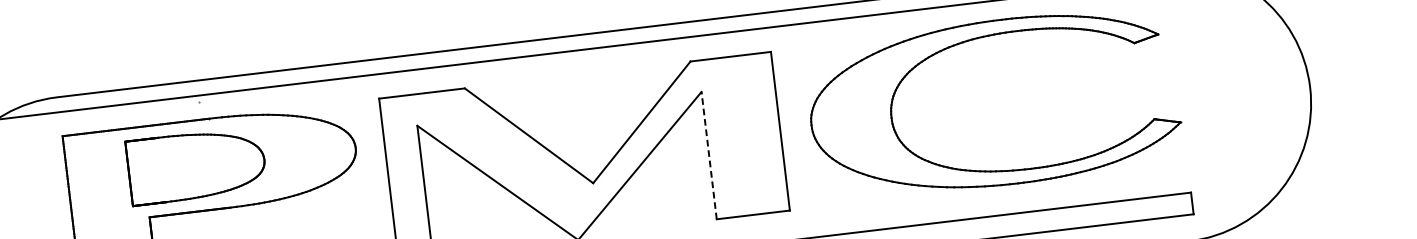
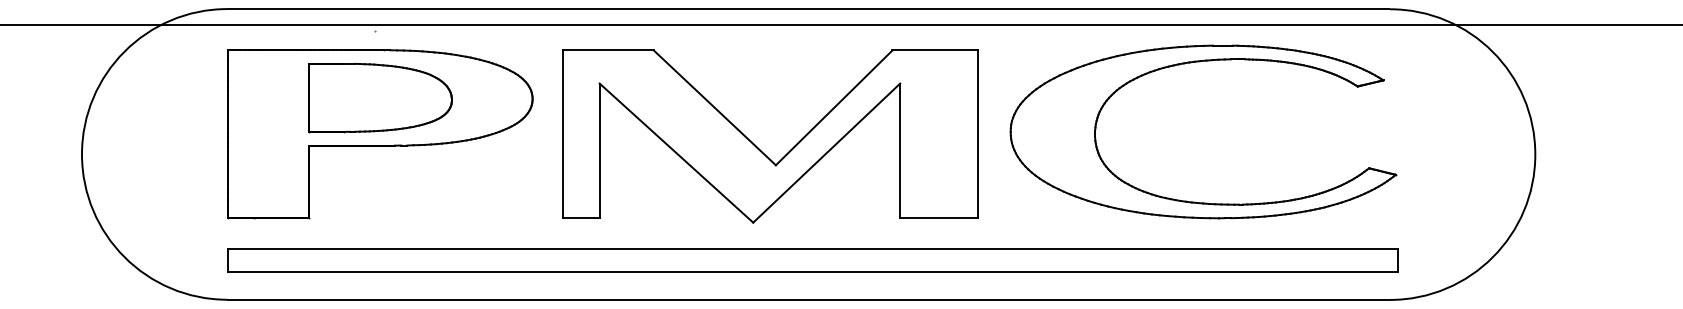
line: (709, 155) -> (900, 150), dashed -> solid
part: (196, 165) -> (380, 97), moved

